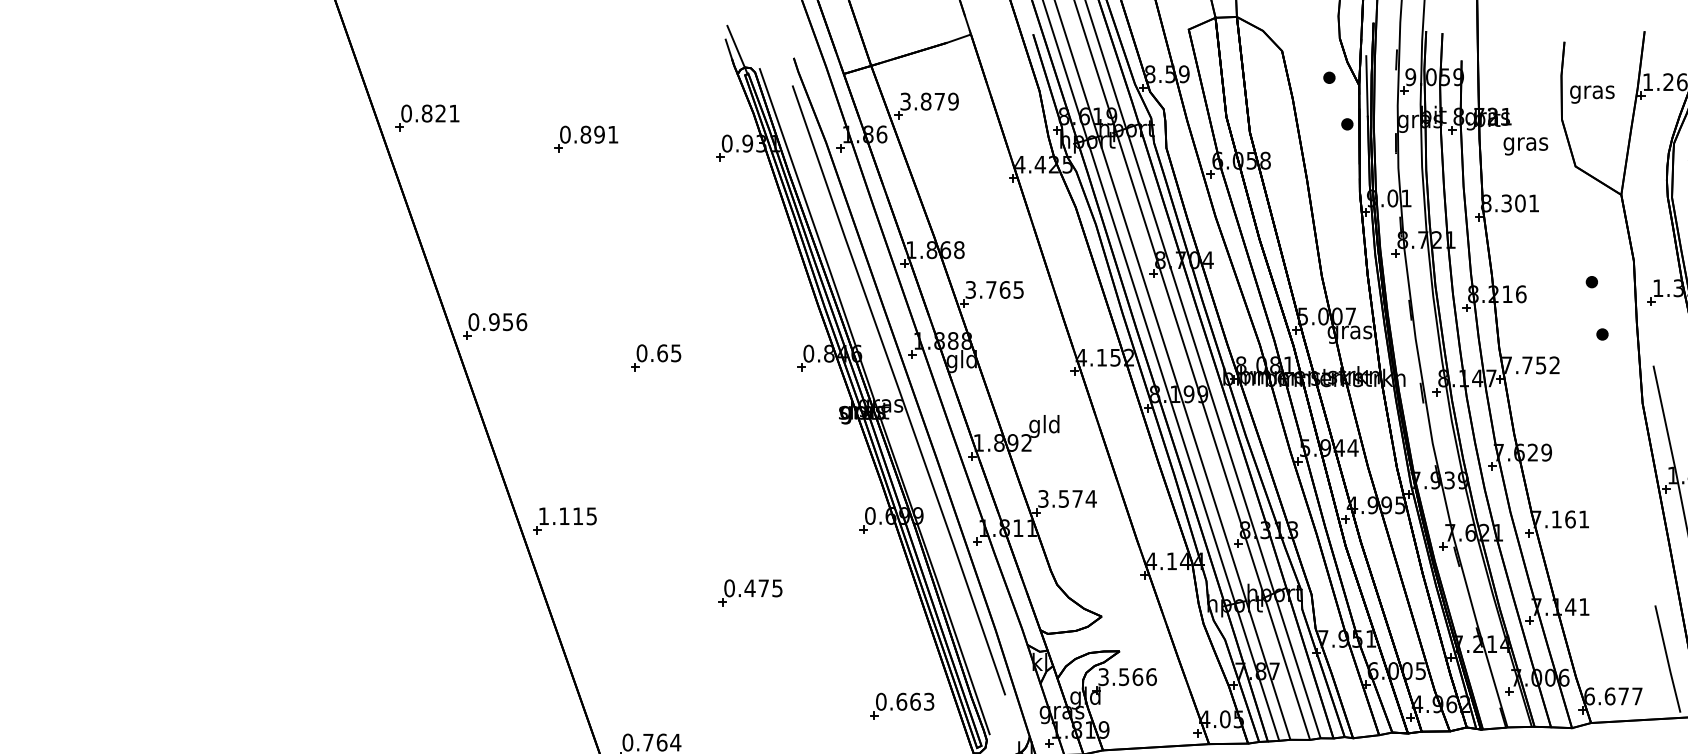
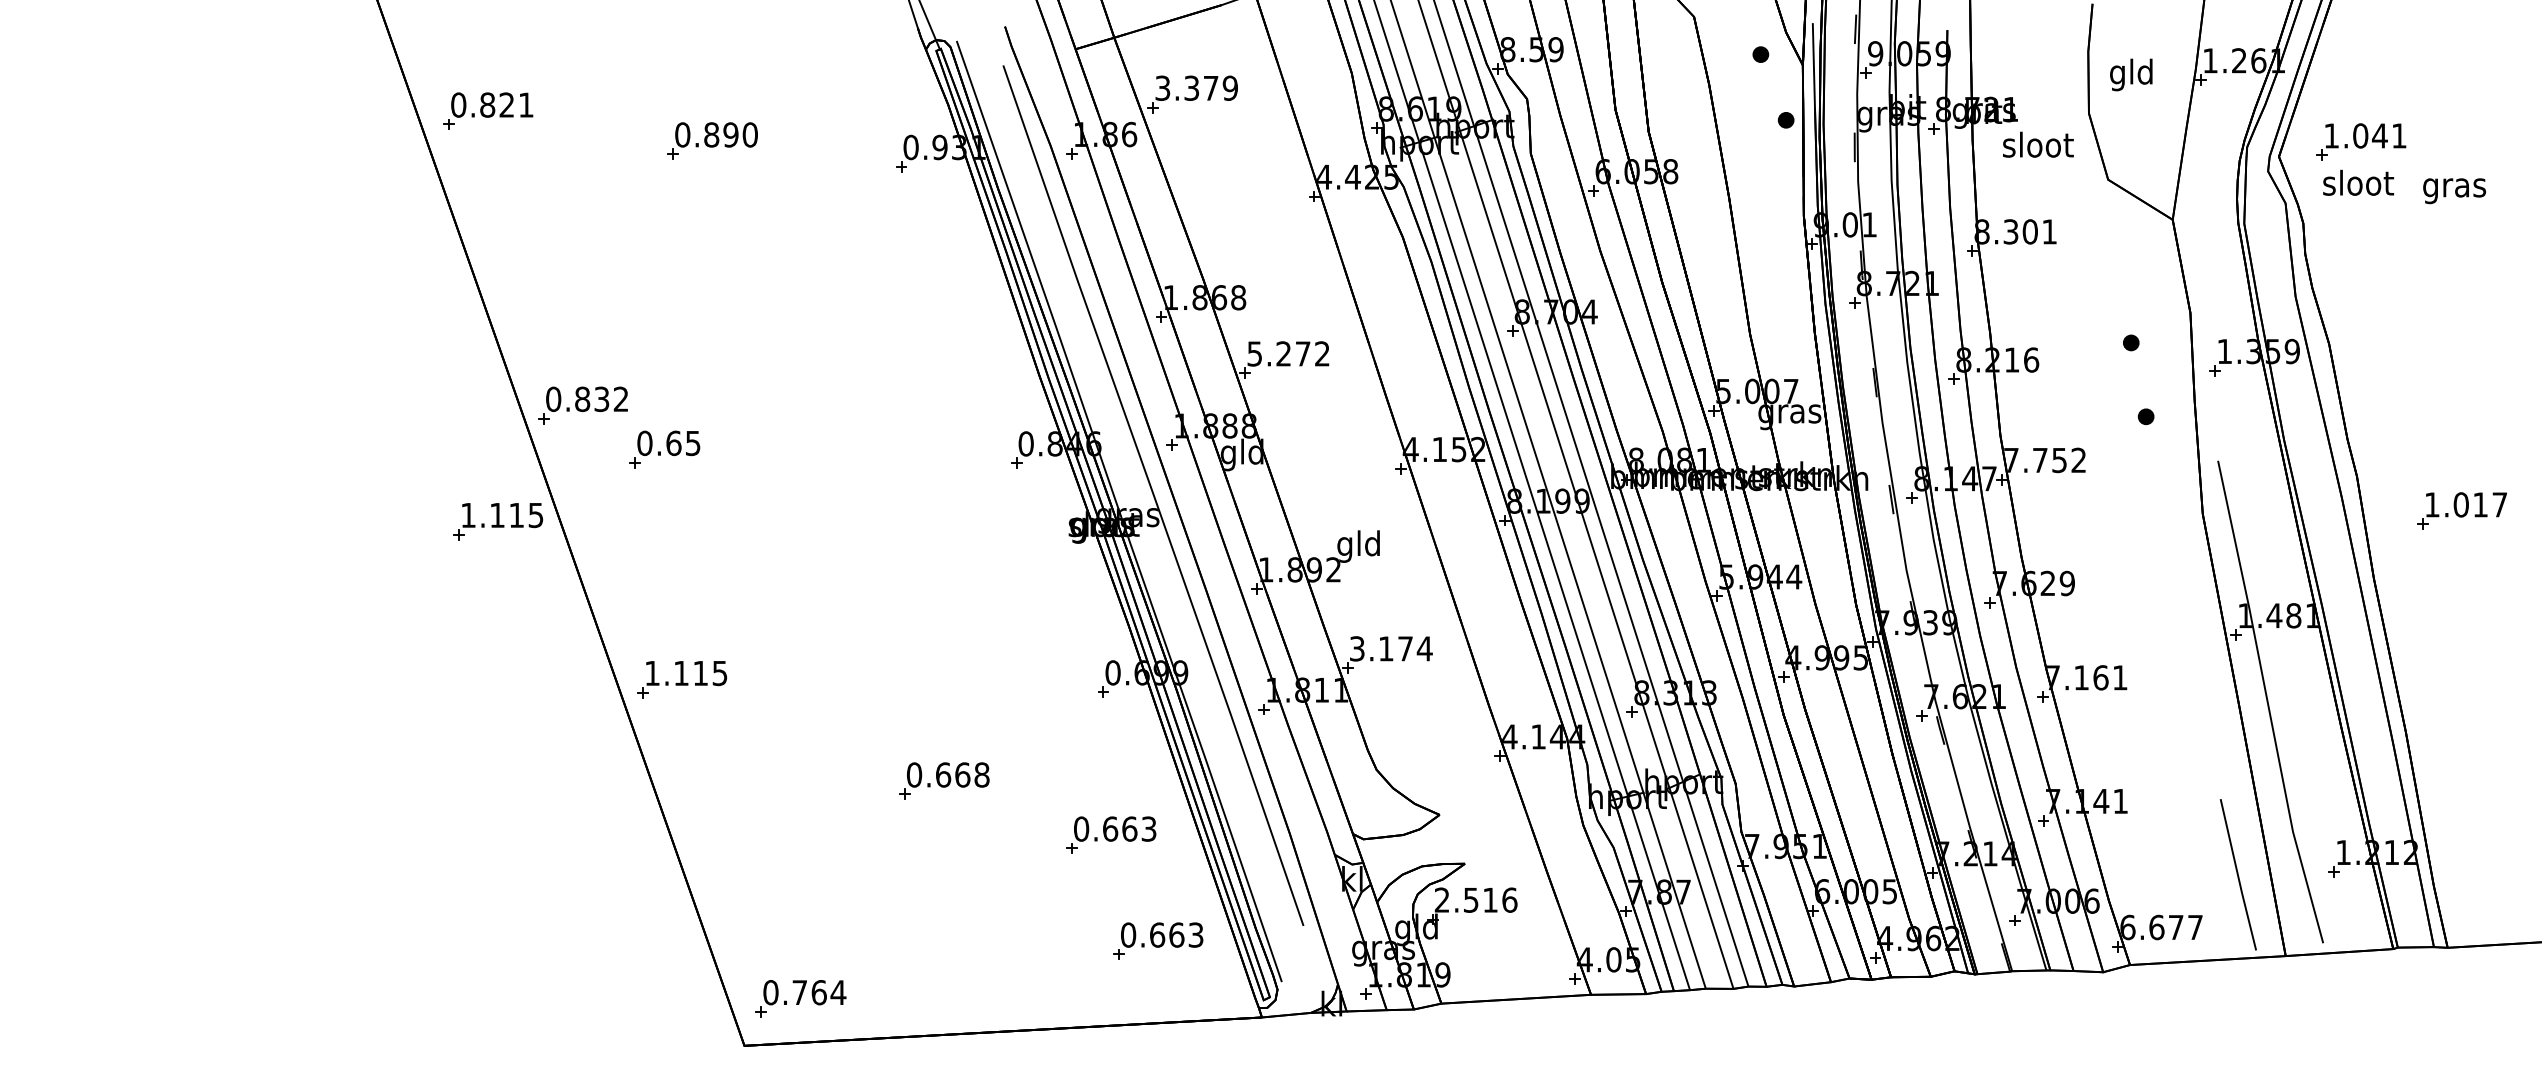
text: (1592, 91) -> (2131, 74), gras -> gld
text: (925, 101) -> (1191, 87), 3.879 -> 3.379
text: (612, 134) -> (749, 134), 0.891 -> 0.890
text: (1526, 143) -> (2038, 147), gras -> sloot
text: (994, 289) -> (1288, 353), 3.765 -> 5.272
text: (507, 322) -> (601, 399), 0.956 -> 0.832
part: (655, 357) -> (664, 449), moved
part: (434, 408) -> (498, 521), added
text: (1064, 498) -> (1386, 648), 3.574 -> 3.174
text: (763, 587) -> (962, 774), 0.475 -> 0.668
part: (869, 630) -> (1111, 834), added
text: (1120, 676) -> (1466, 899), 3.566 -> 2.516

